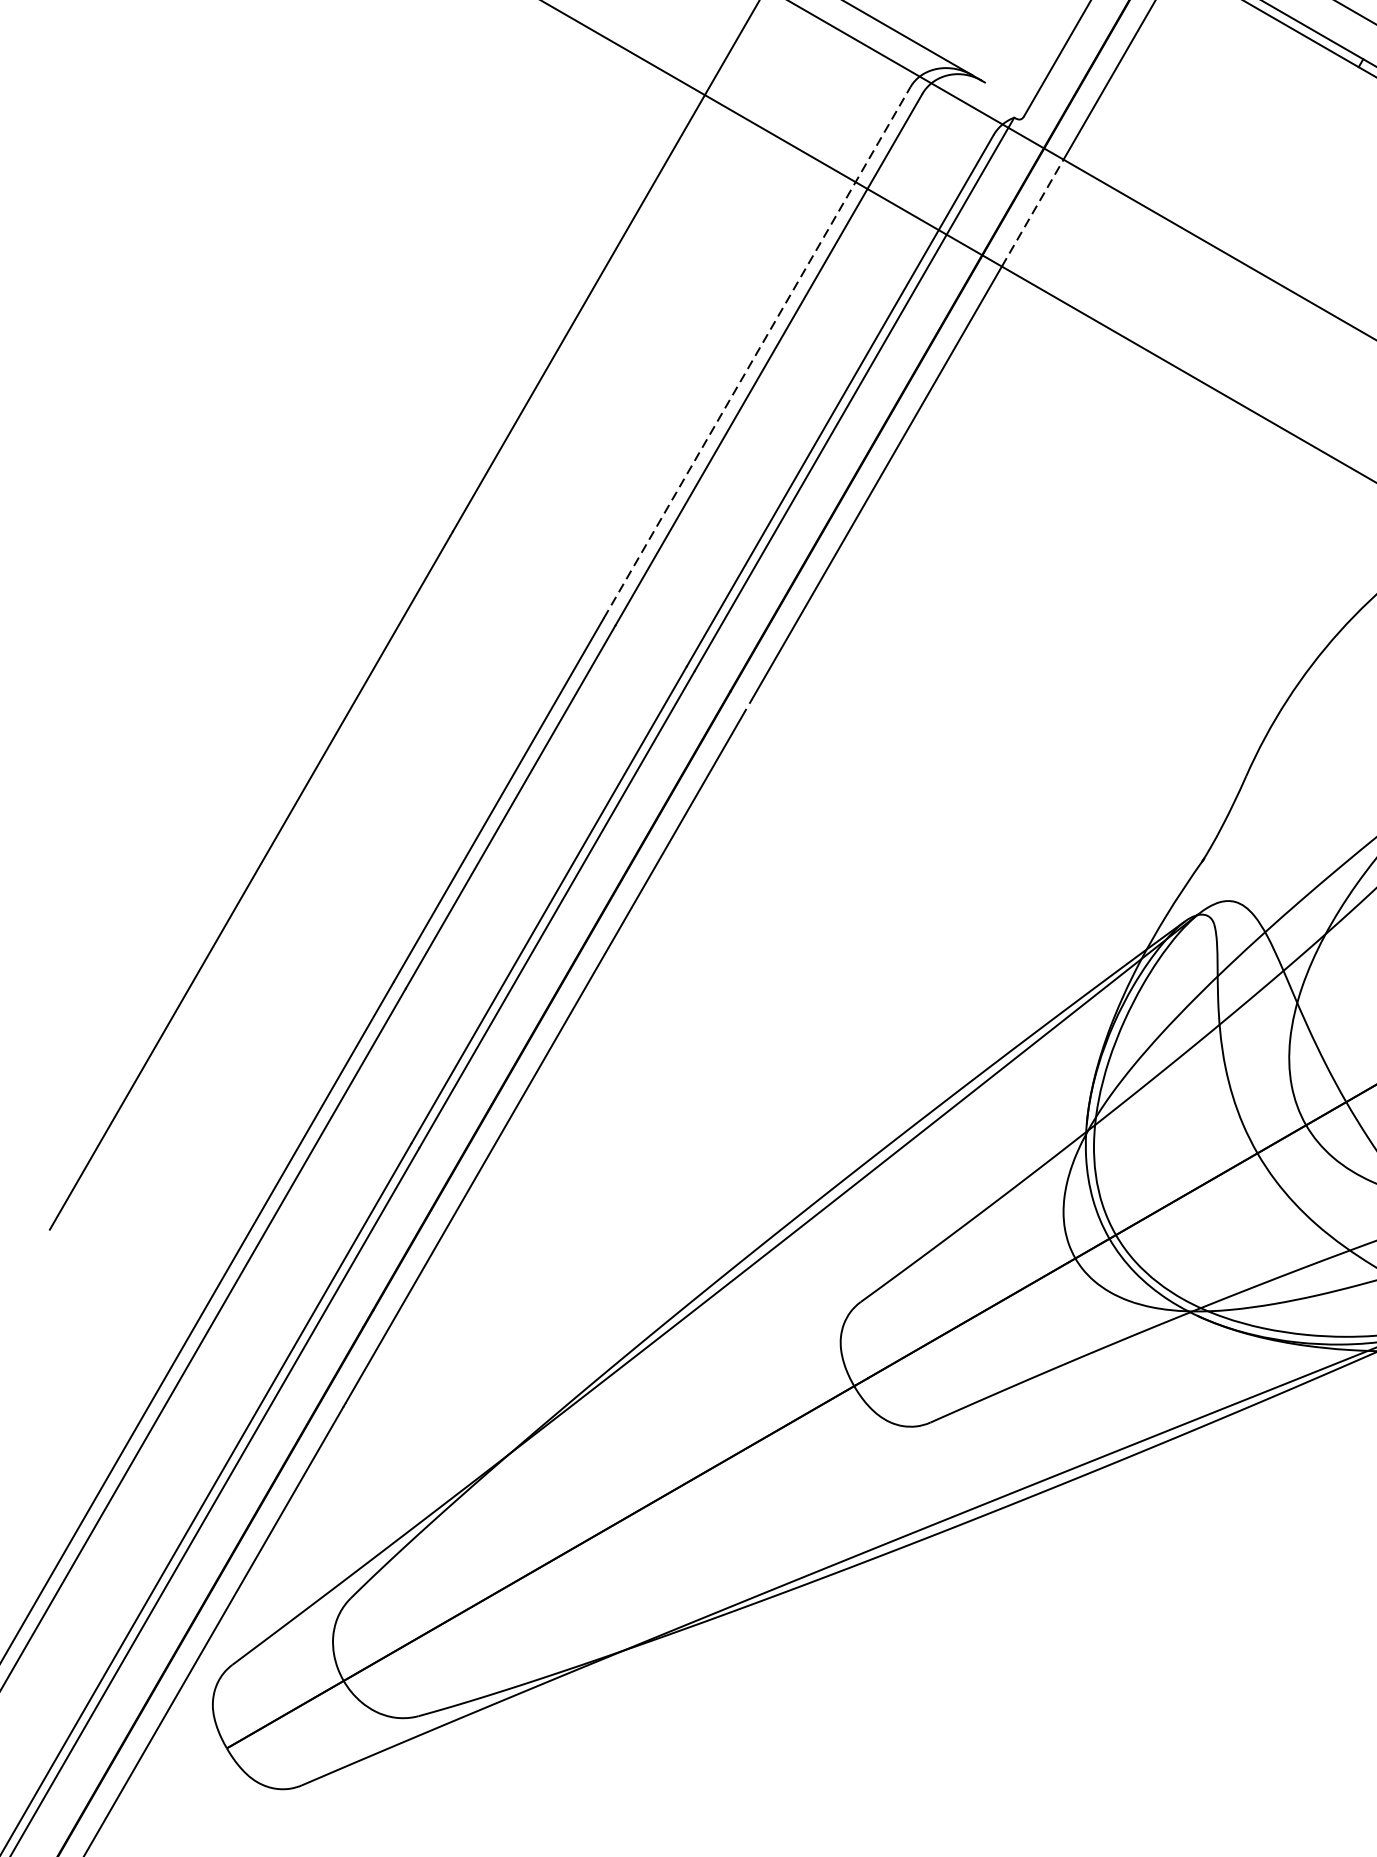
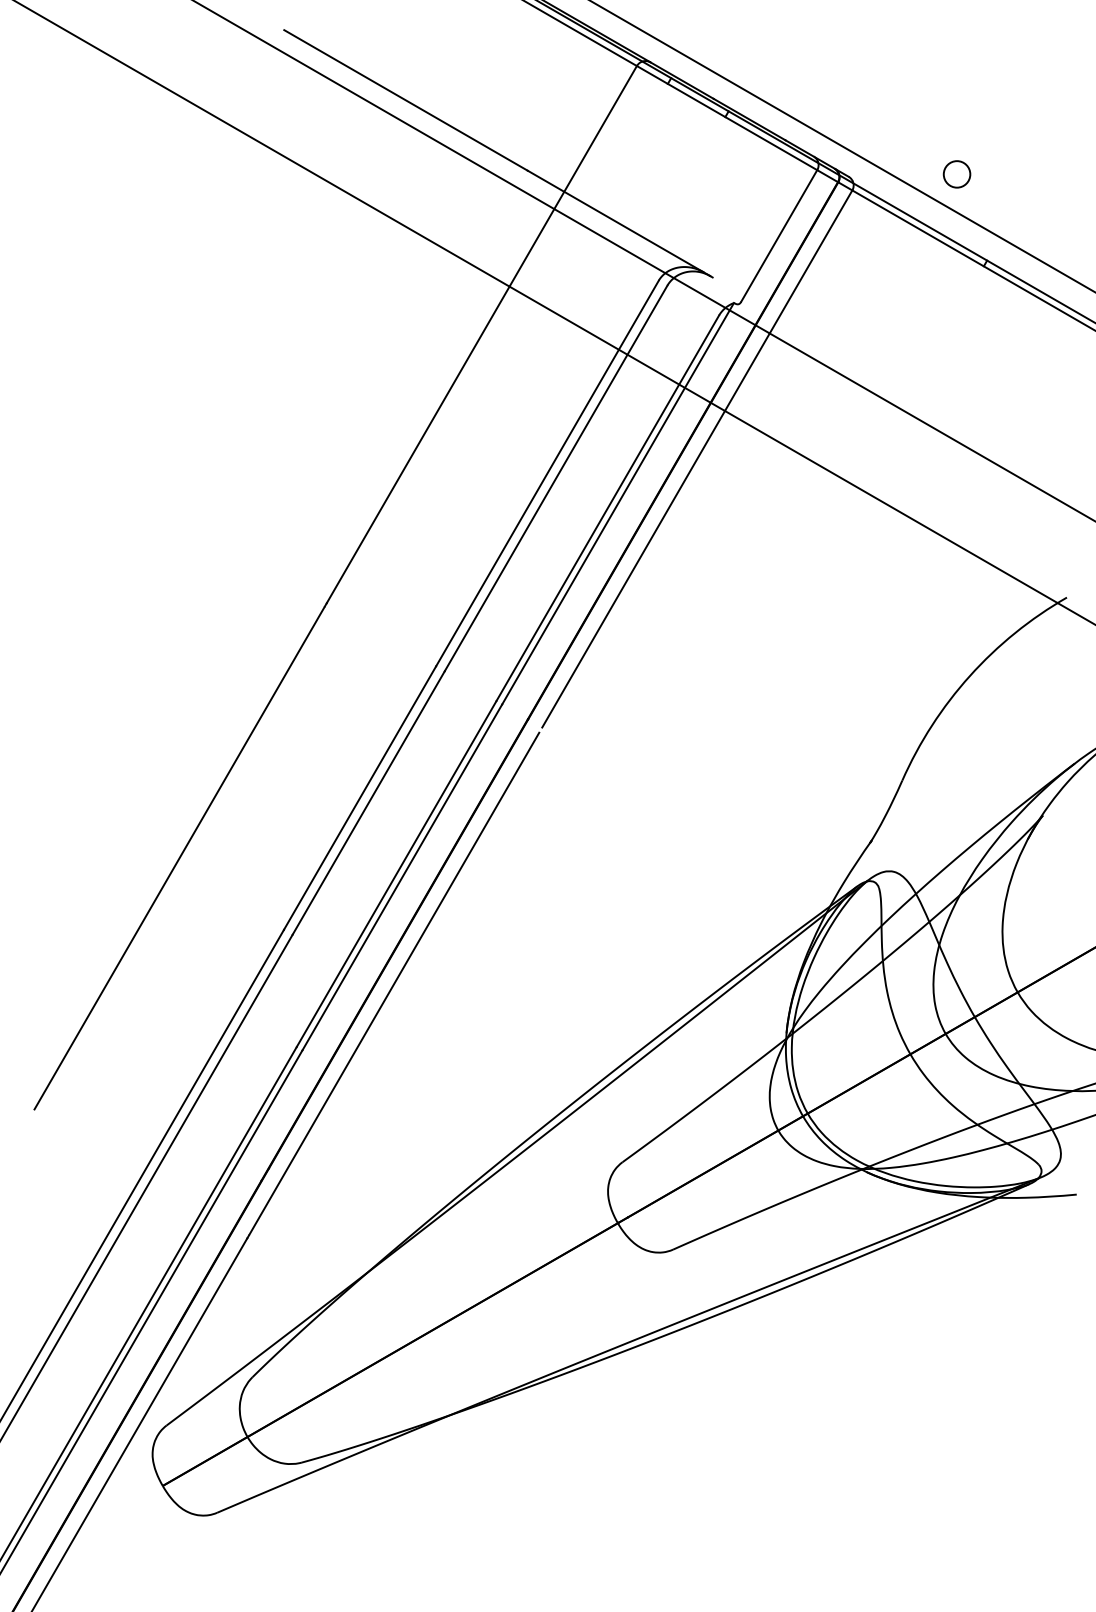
line: (1032, 213) -> (747, 372), dashed -> solid
line: (757, 352) -> (547, 473), dashed -> solid

